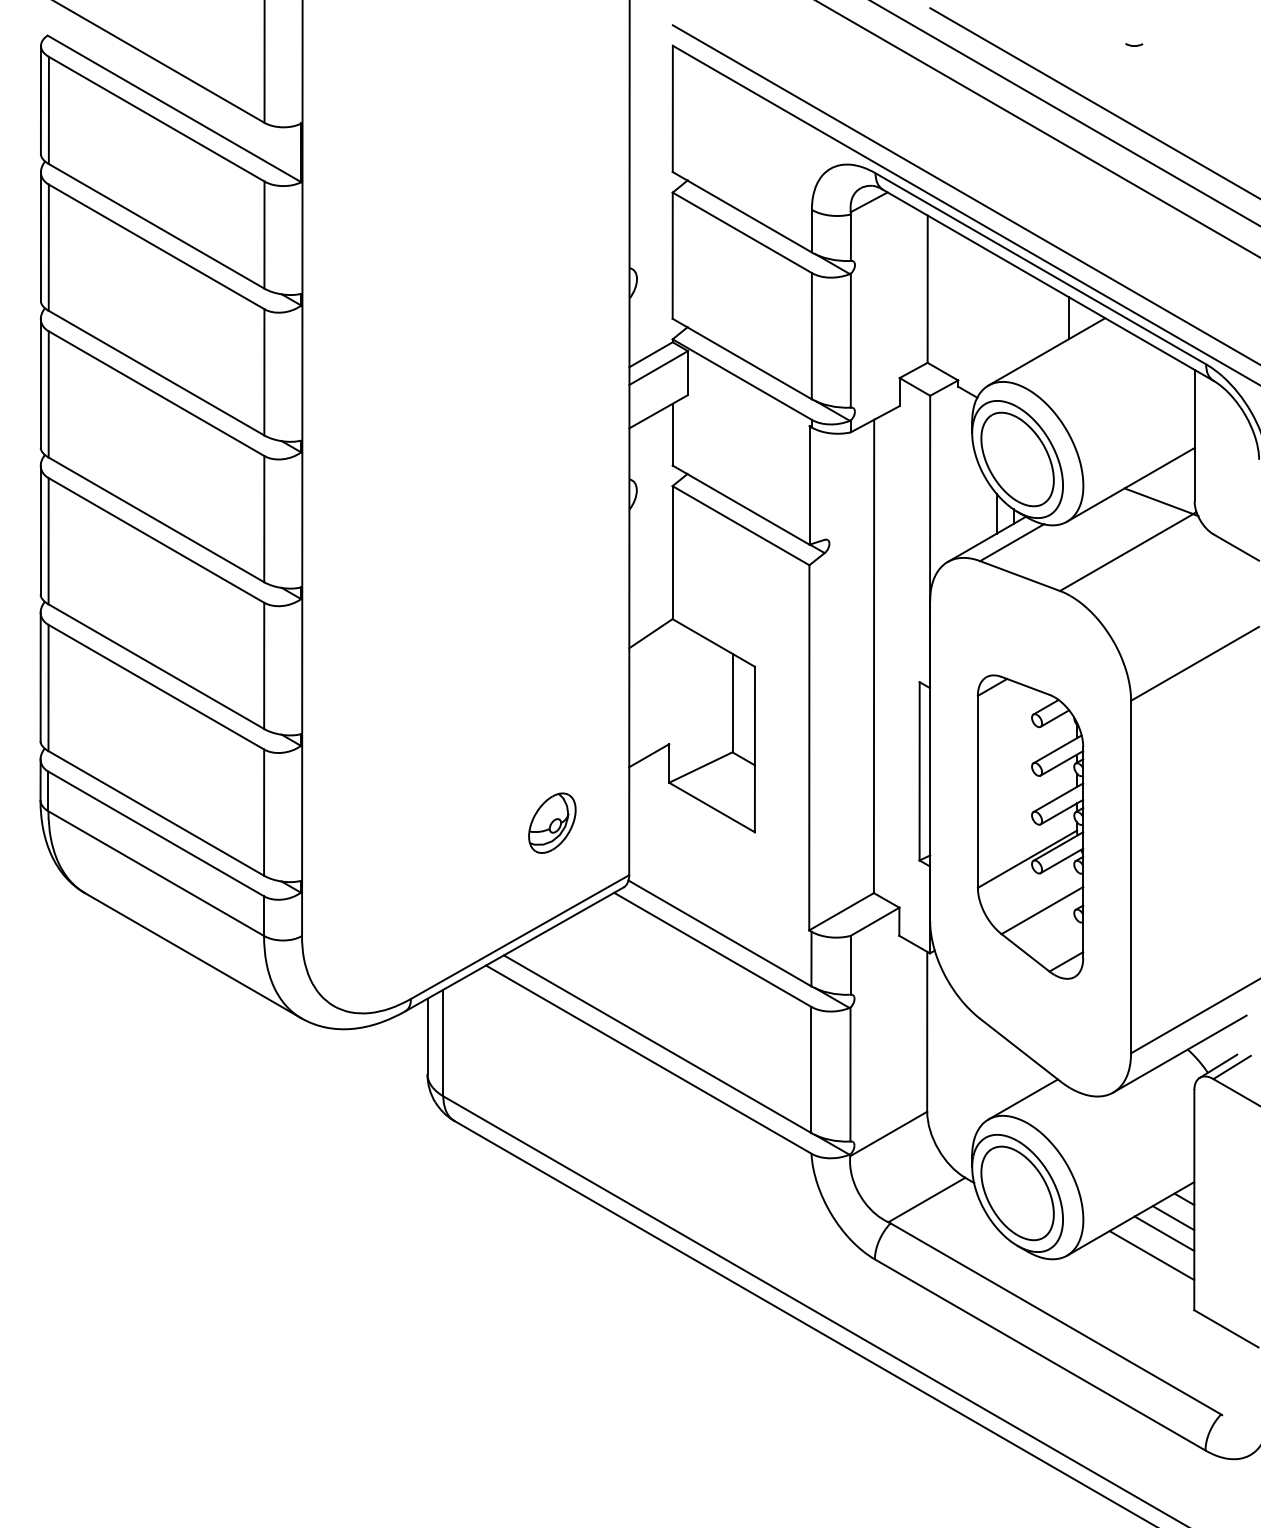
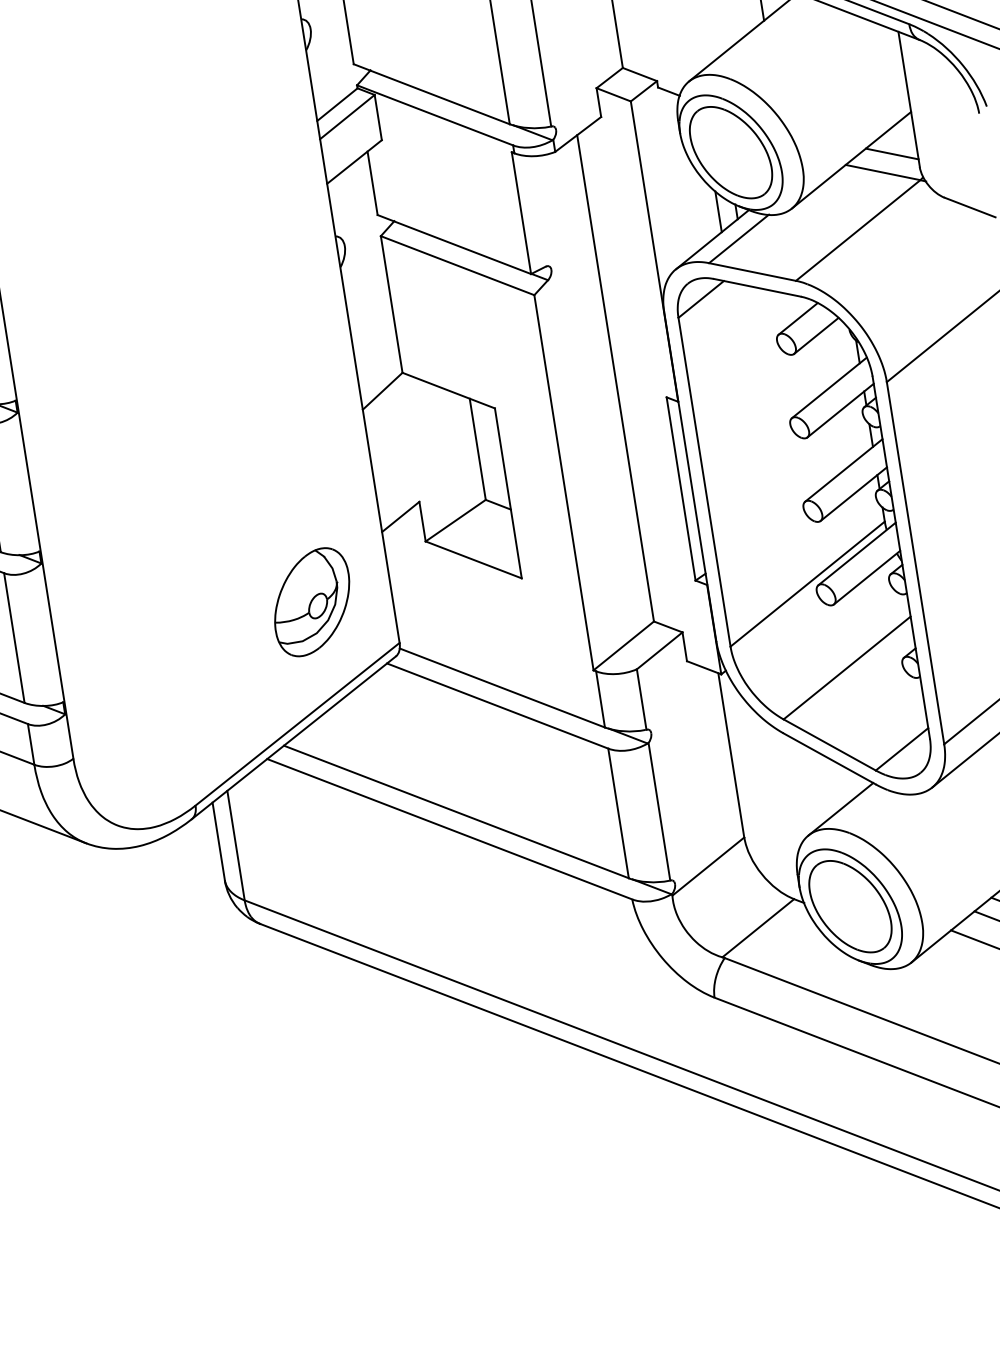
line: (1170, 485) -> (892, 154), added
part: (552, 822) -> (312, 601), size x1.67
part: (1030, 826) -> (803, 527), size x1.67

